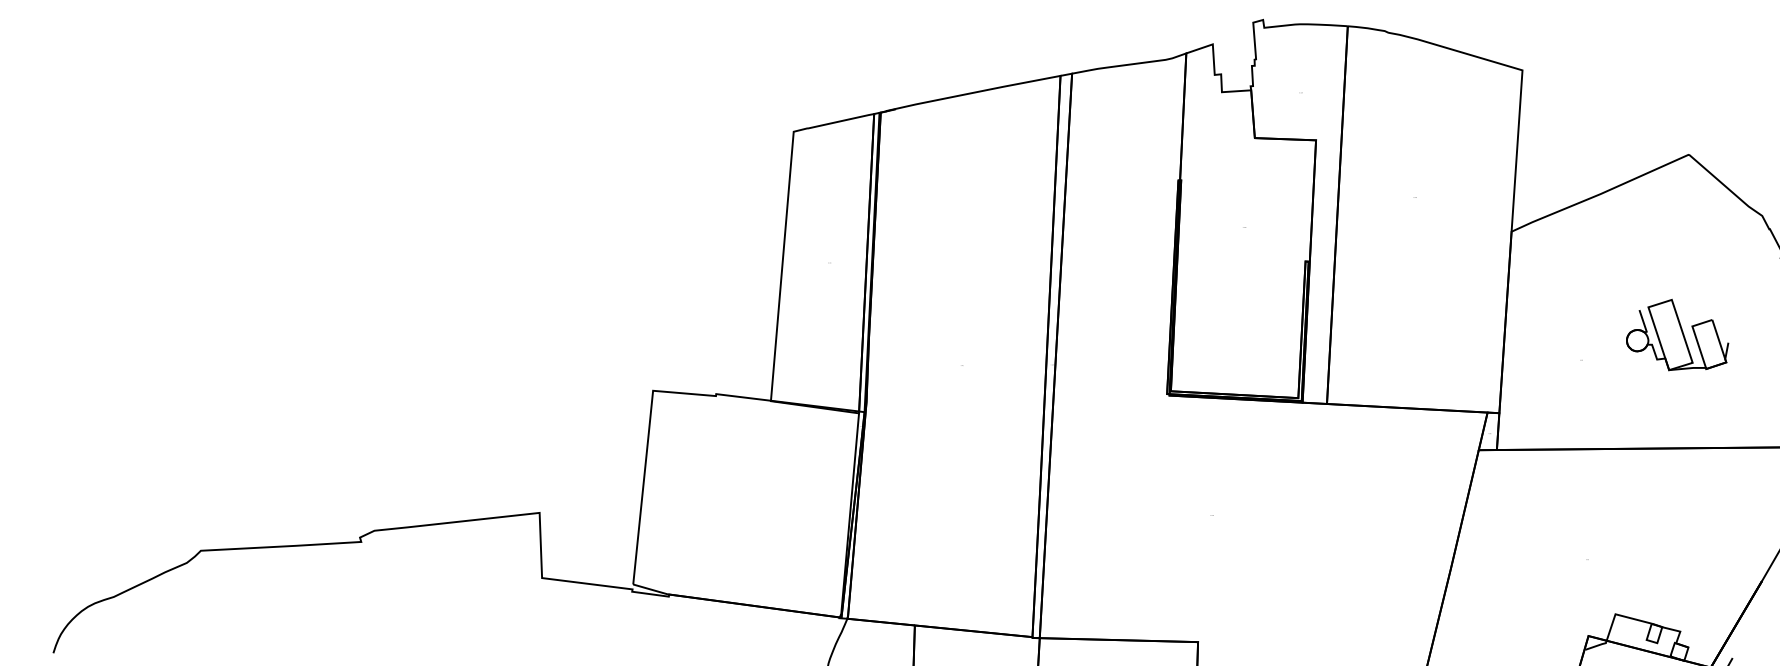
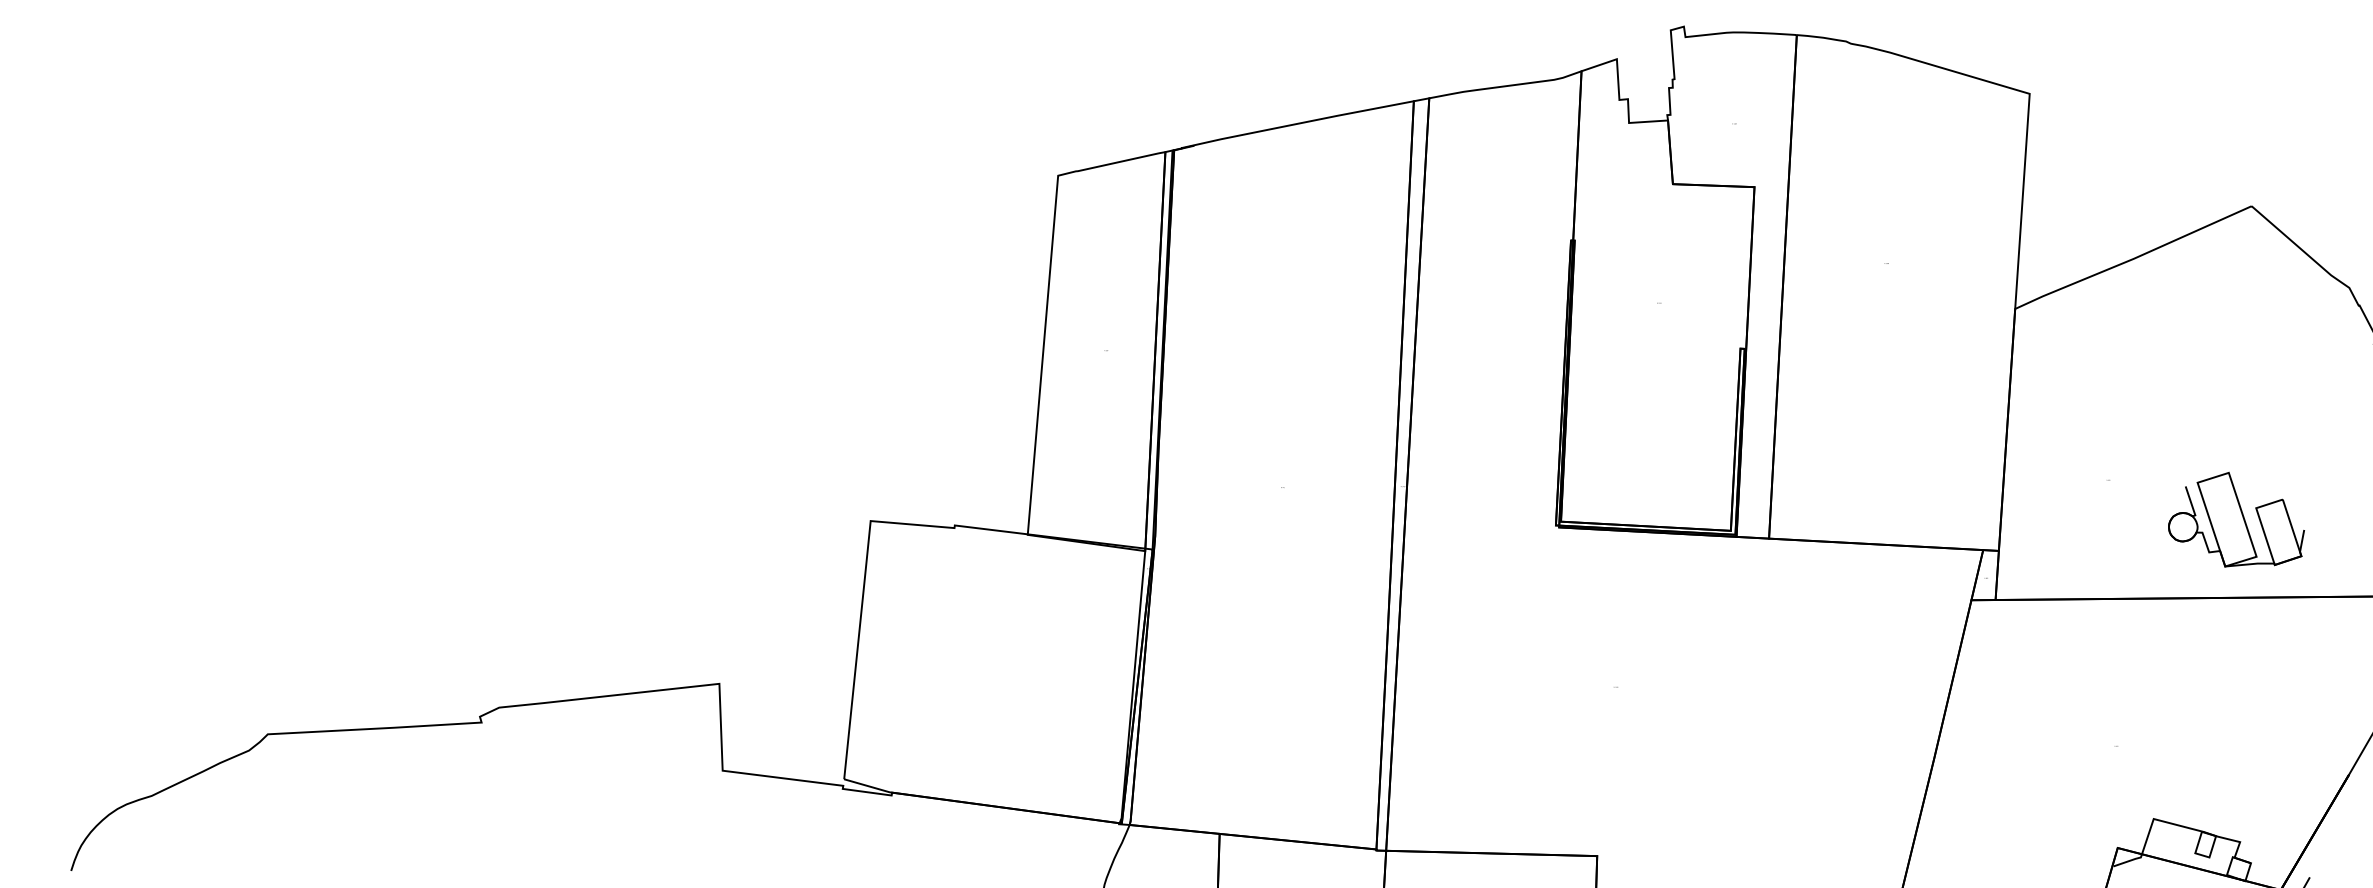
part: (1677, 334) -> (2236, 519), moved

